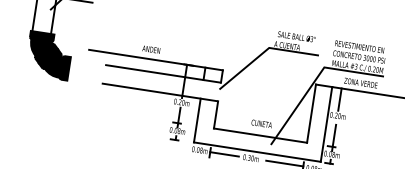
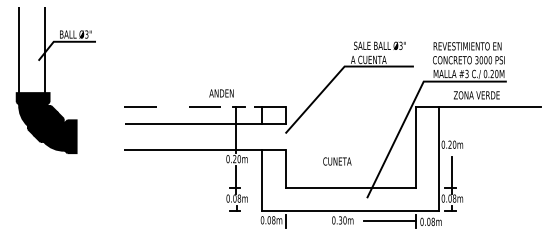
text: (151, 49) -> (221, 93), moved
line: (155, 59) -> (192, 106), solid -> dashed
line: (339, 99) -> (451, 121), removed
text: (261, 123) -> (337, 161), moved
line: (224, 154) -> (305, 220), removed

